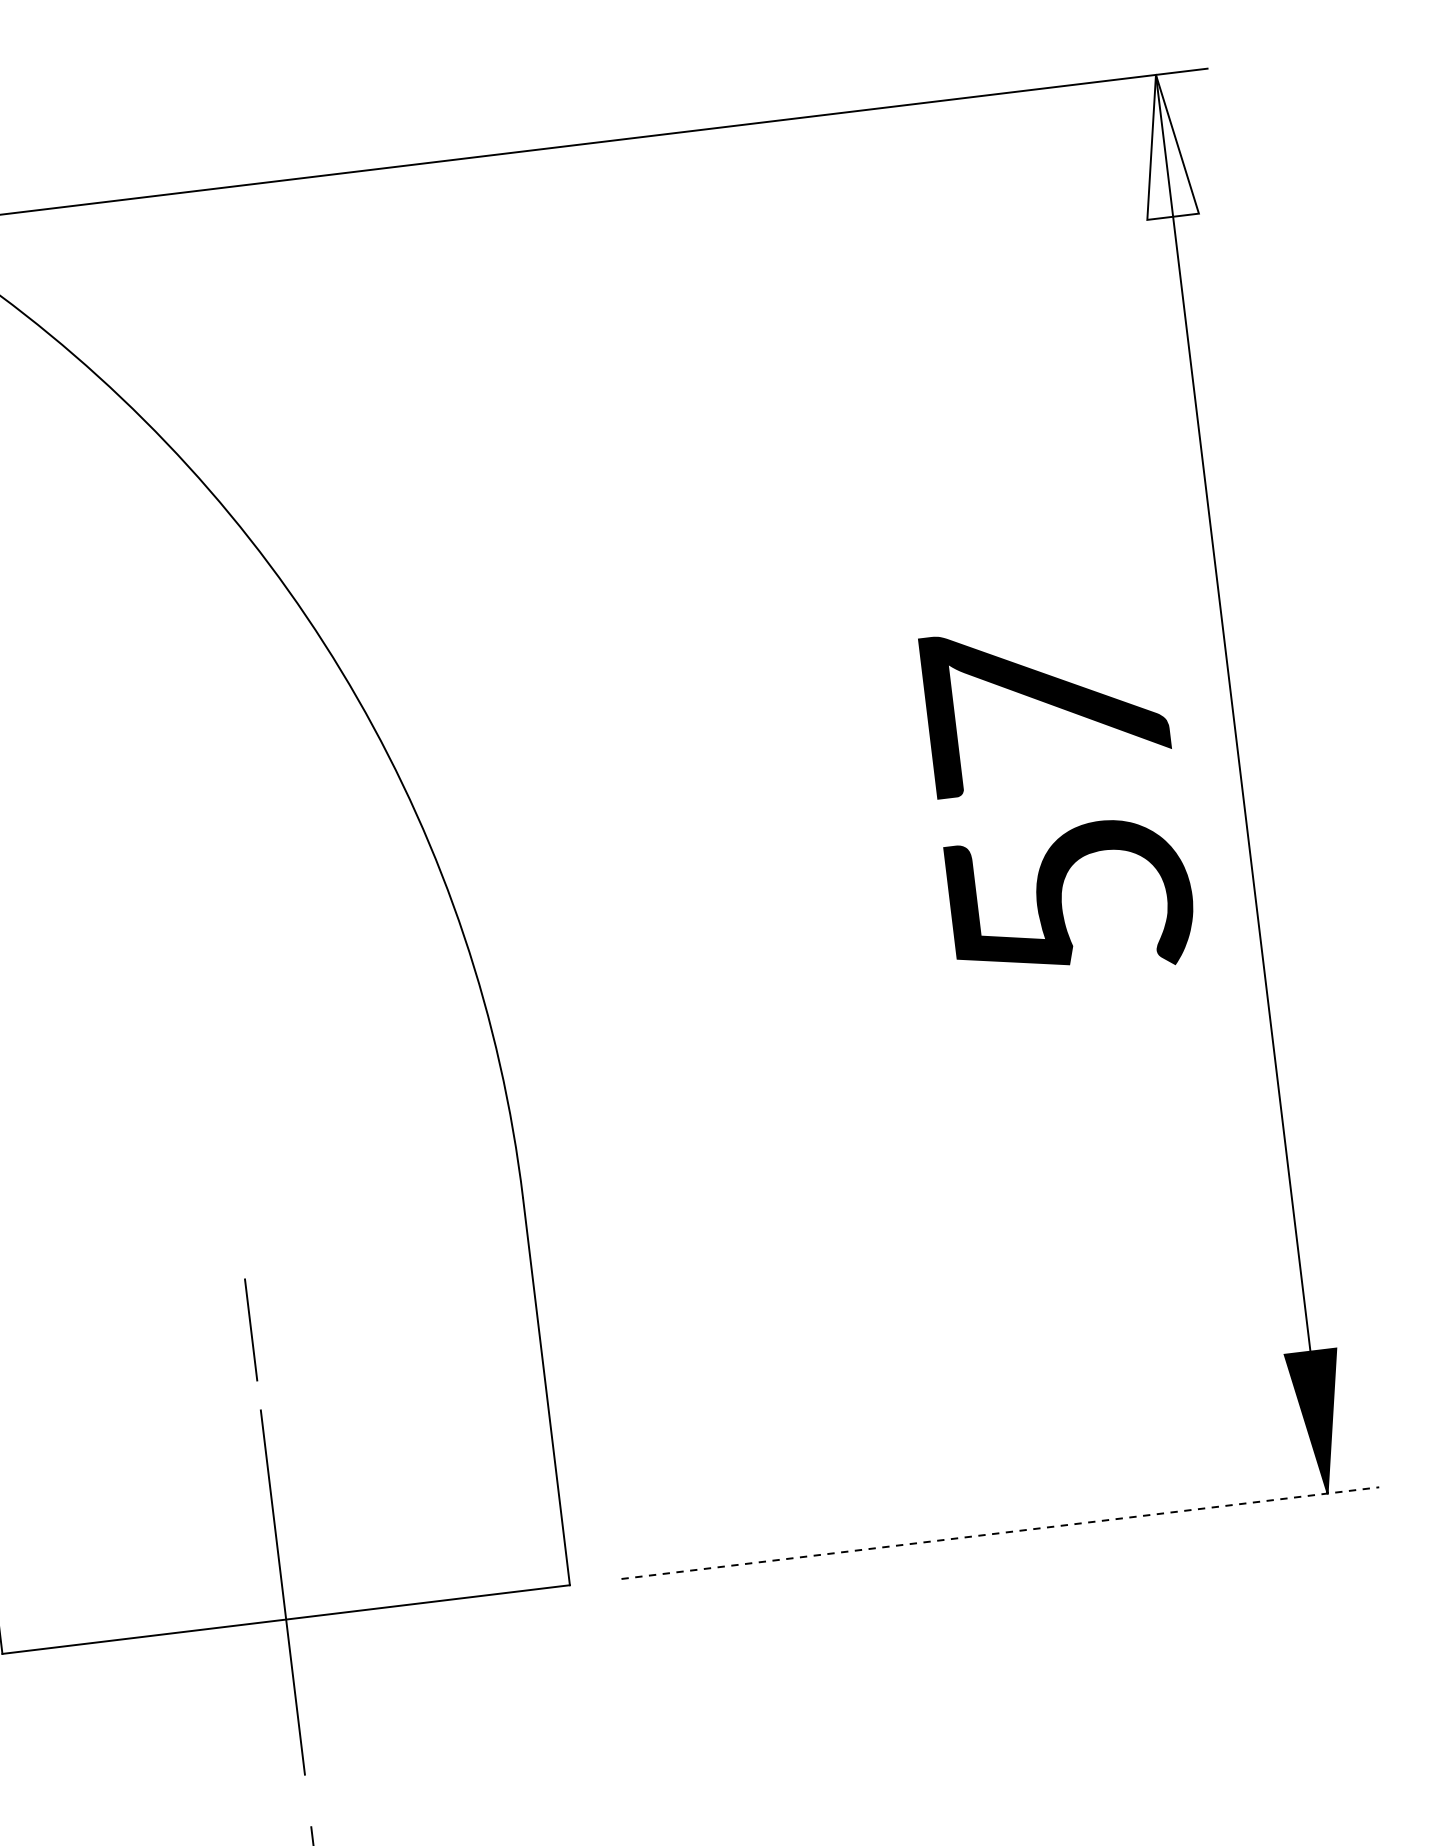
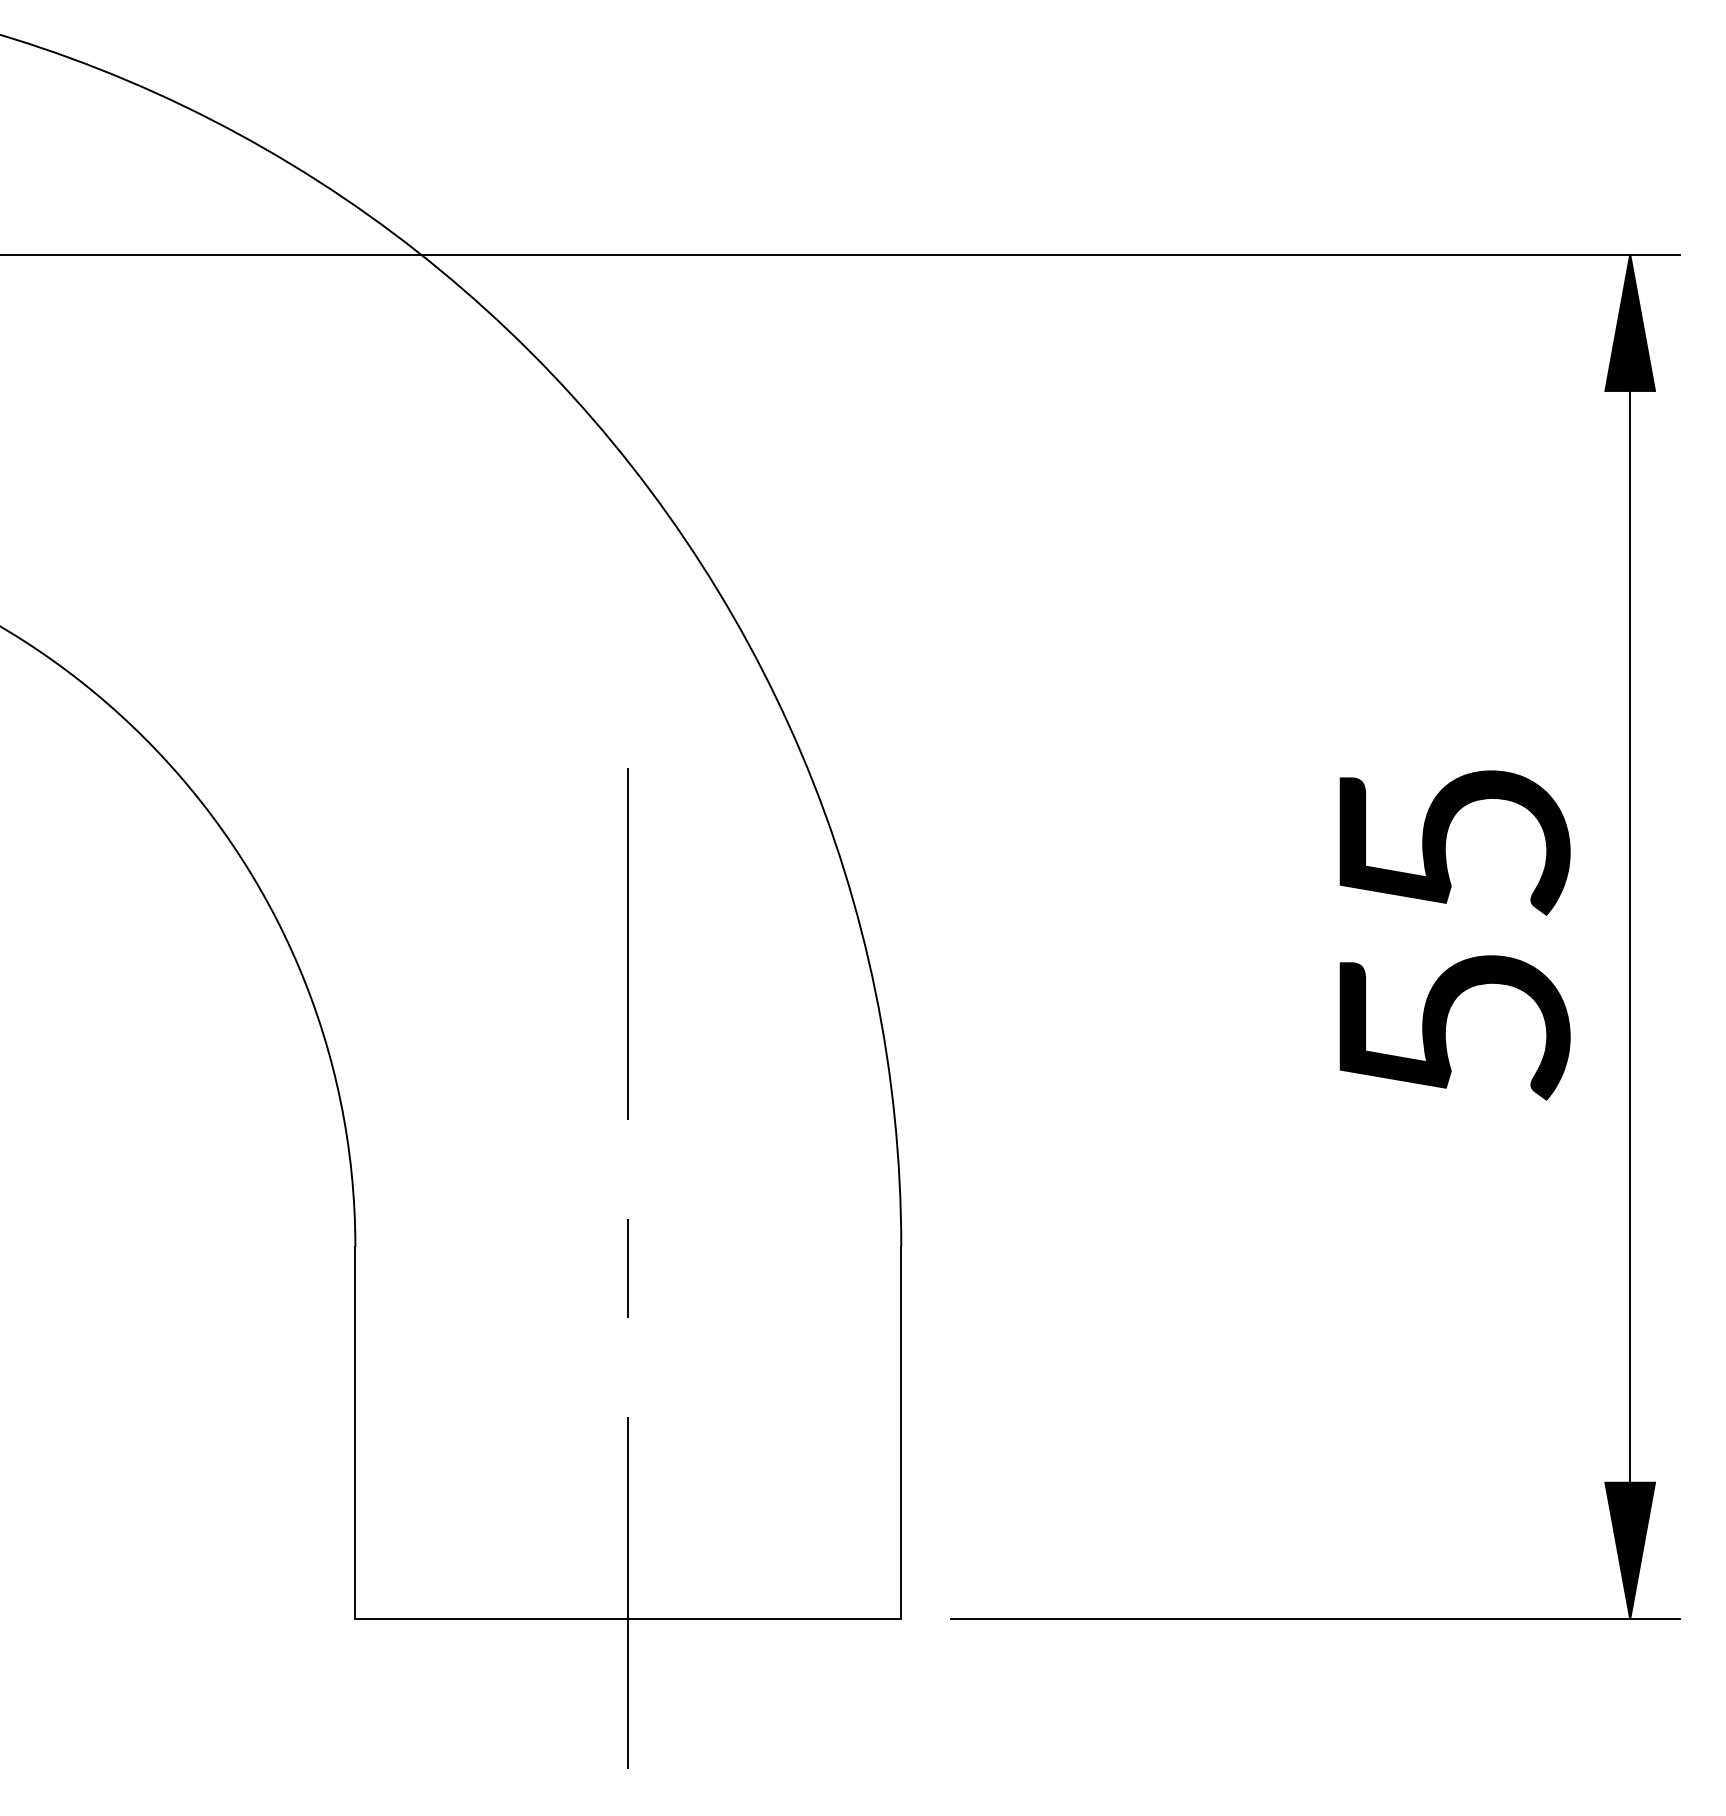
fill: (1164, 145) -> (1630, 322), added
text: (1046, 704) -> (1454, 838), 57 -> 55
line: (200, 917) -> (627, 943), added
line: (250, 1329) -> (627, 1268), moved
line: (1000, 1533) -> (1315, 1619), dashed -> solid

